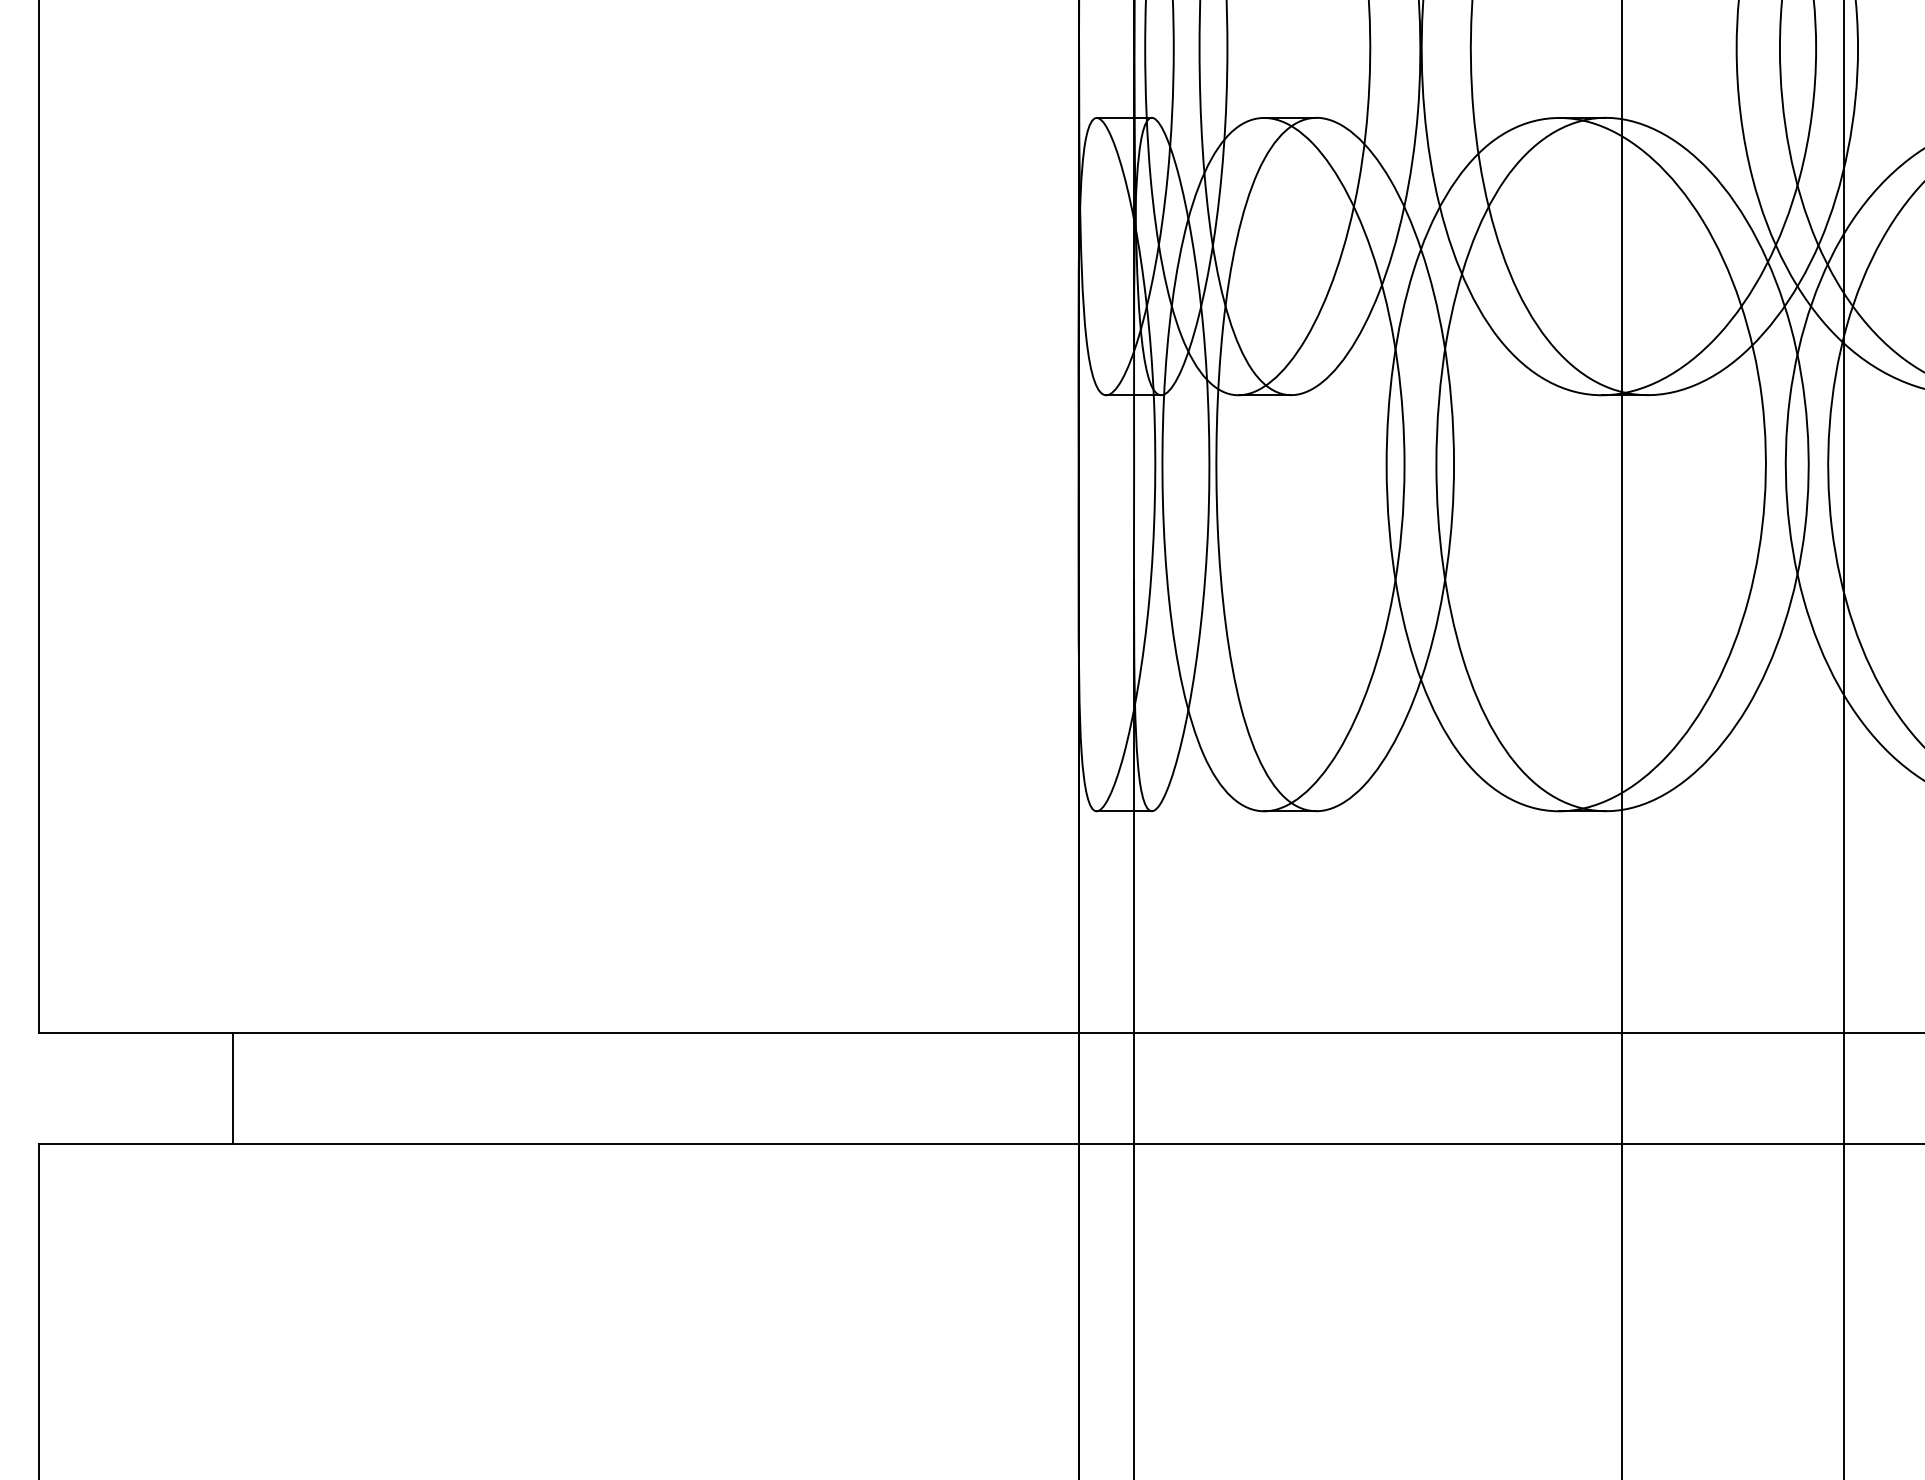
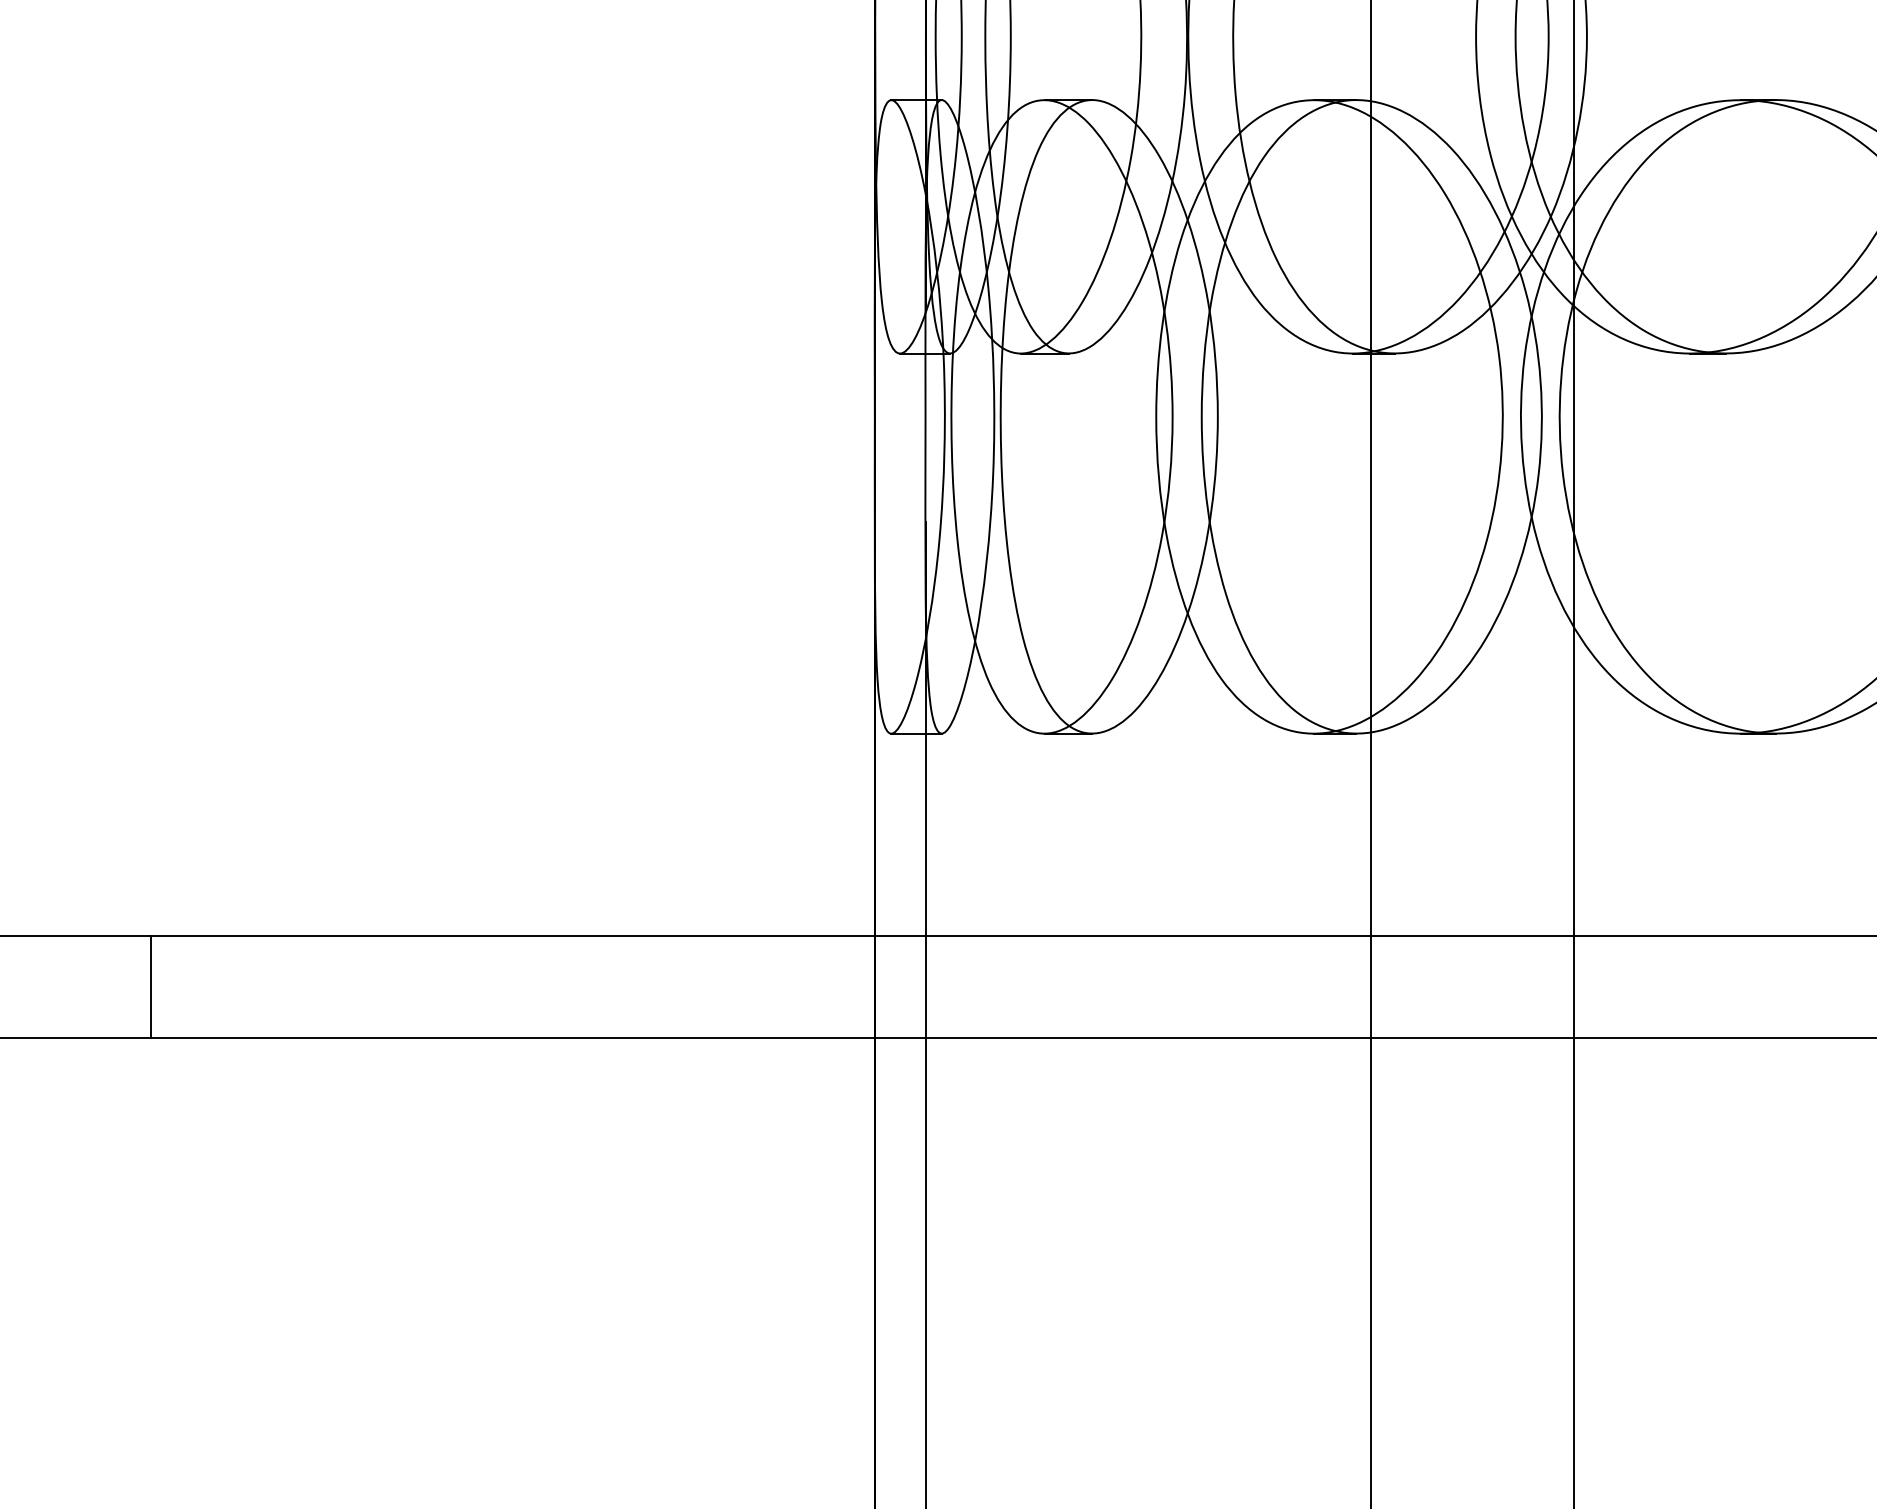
line: (232, 1088) -> (150, 986), moved

